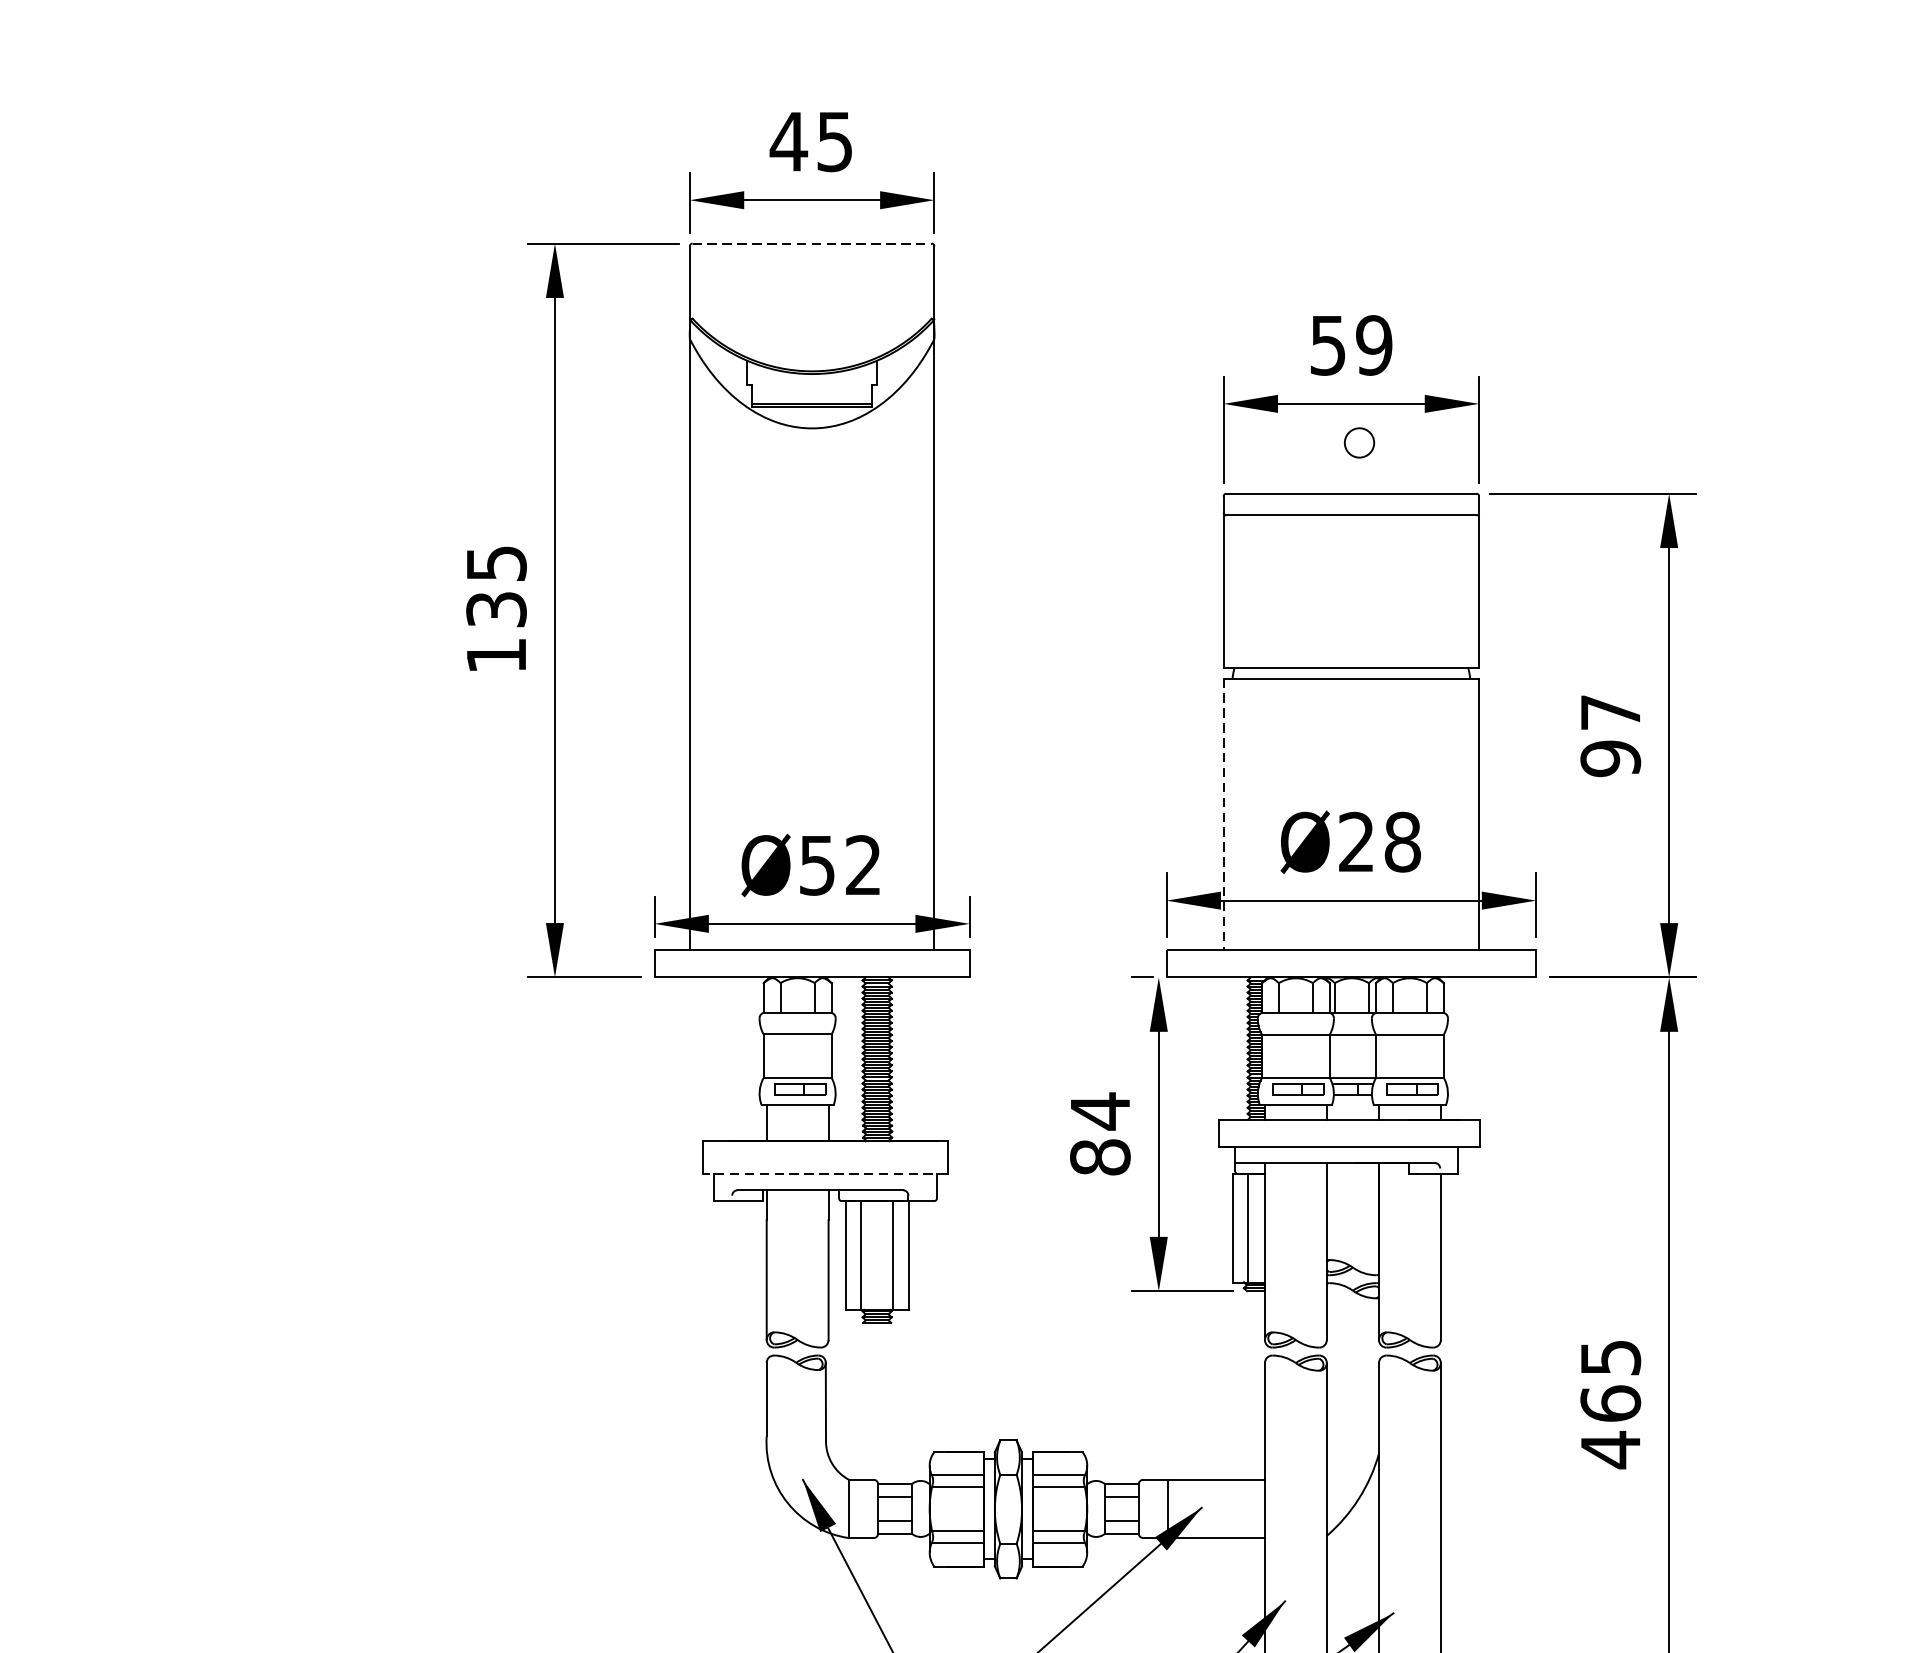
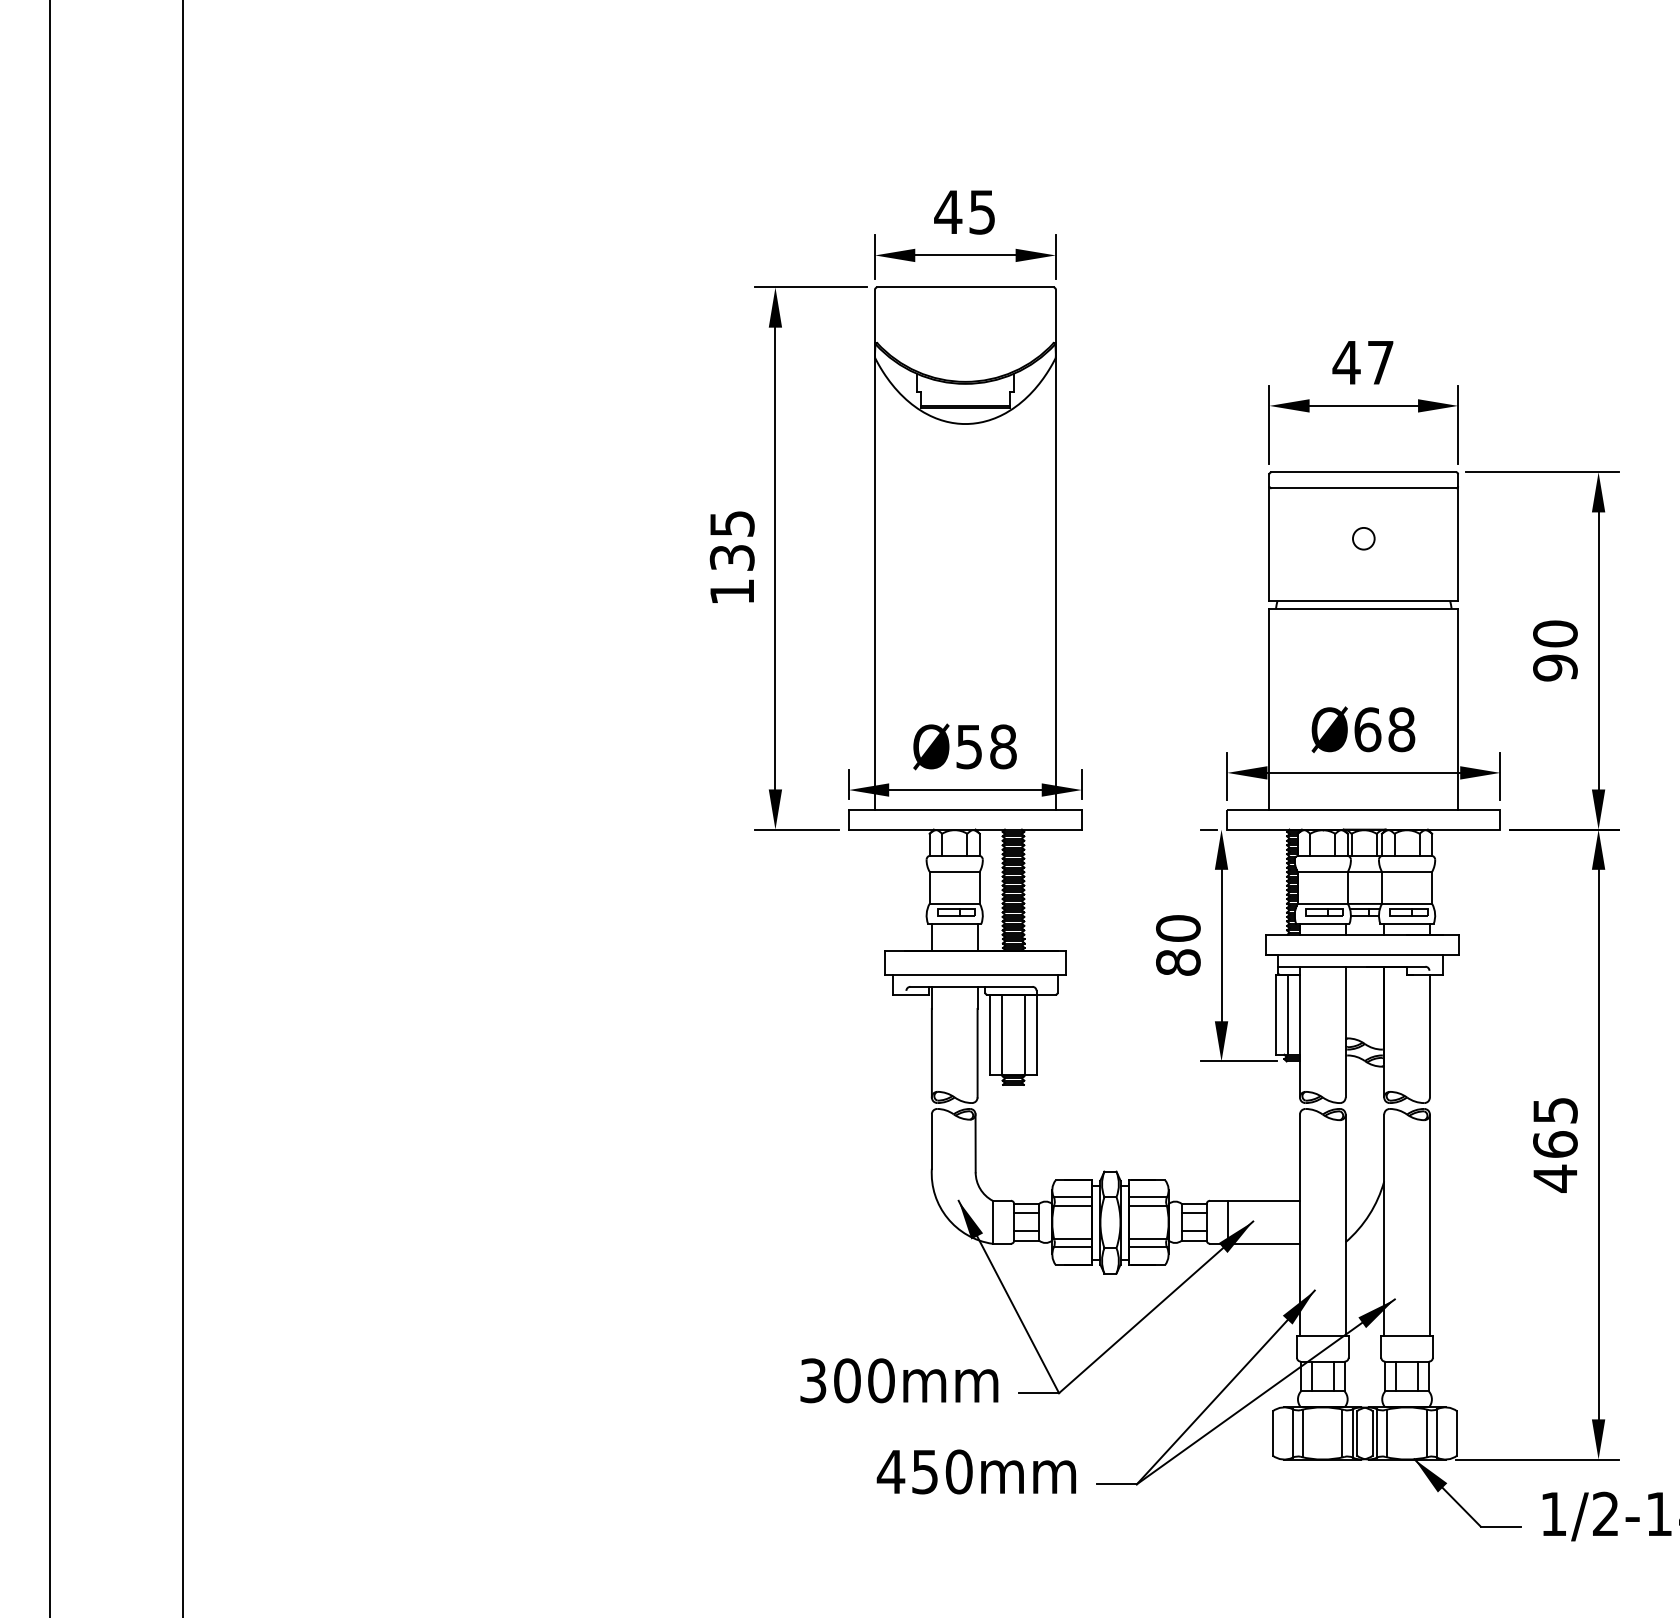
line: (812, 243) -> (965, 287), dashed -> solid
text: (1350, 345) -> (1363, 362), 59 -> 47
circle: (1359, 442) -> (1363, 538), moved
text: (1610, 711) -> (1555, 633), 97 -> 90
line: (1223, 814) -> (1269, 709), dashed -> solid
text: (1356, 841) -> (1367, 729), Ø28 -> Ø68
text: (863, 864) -> (1003, 746), Ø52 -> Ø58
text: (1100, 1111) -> (1178, 928), 84 -> 80
line: (824, 1173) -> (974, 974), dashed -> solid

